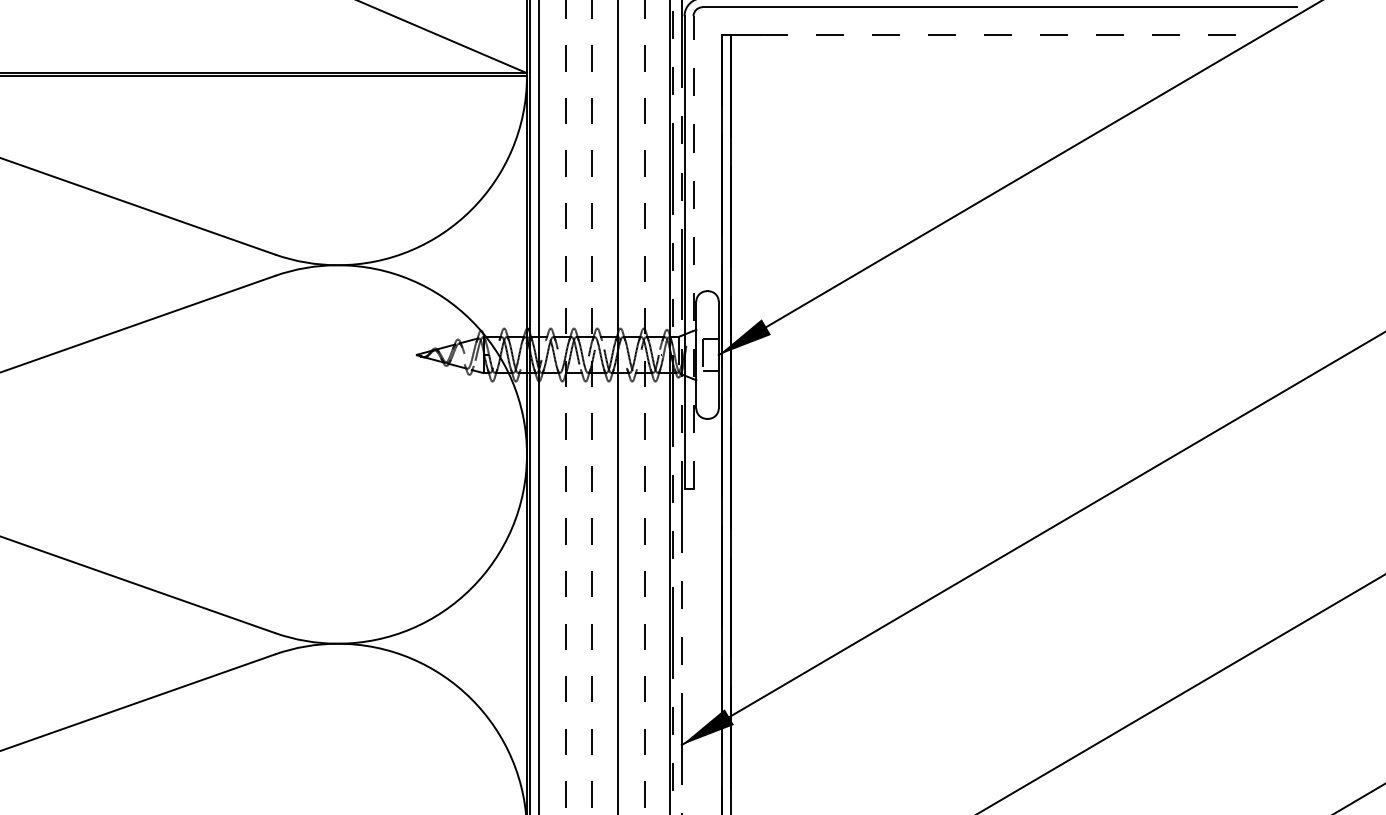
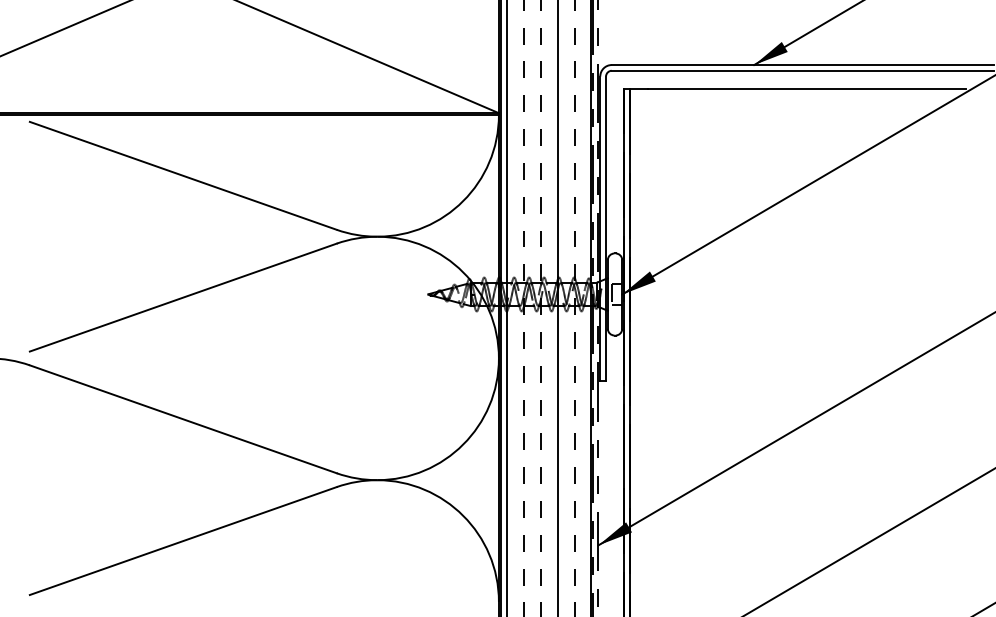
line: (1006, 34) -> (807, 88), dashed -> solid
line: (694, 252) -> (606, 228), dashed -> solid

